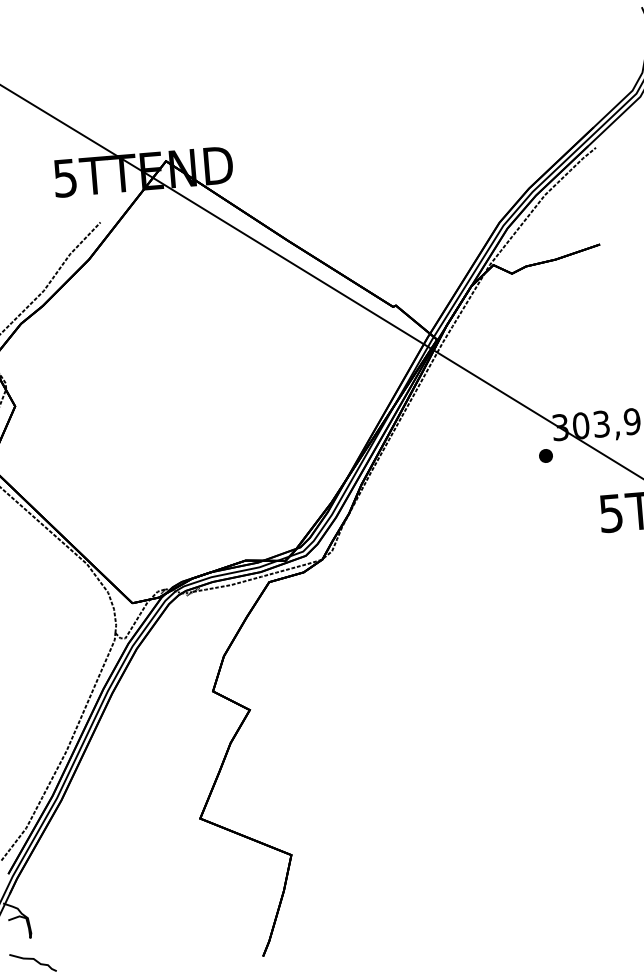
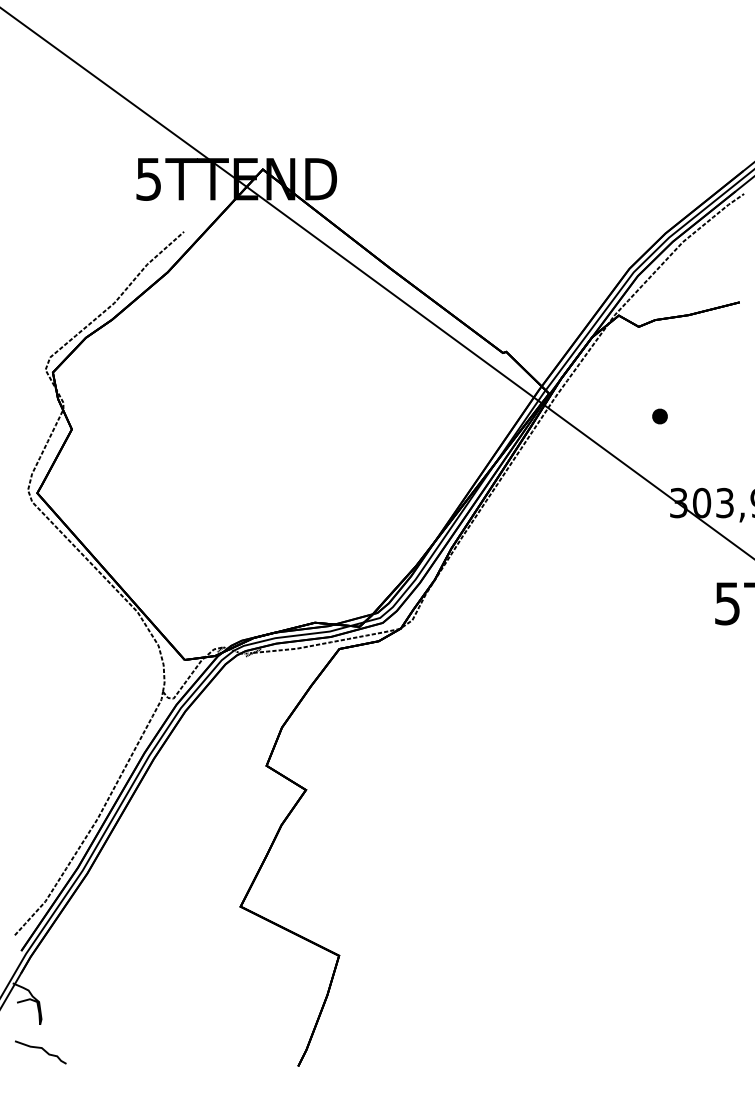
part: (545, 456) -> (659, 416), moved

